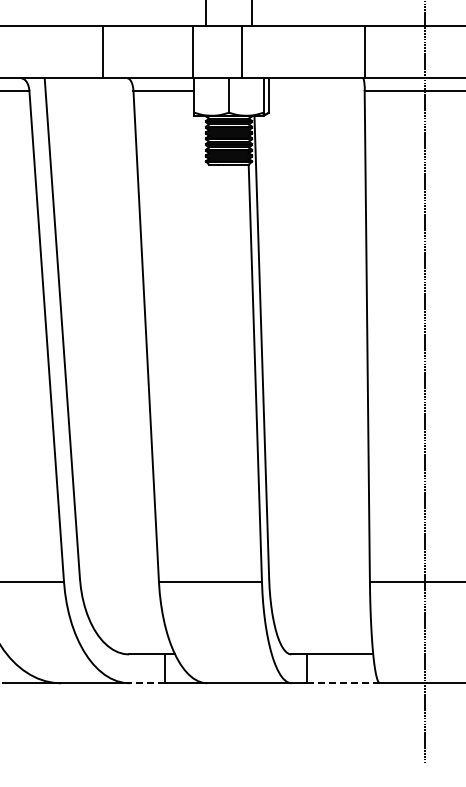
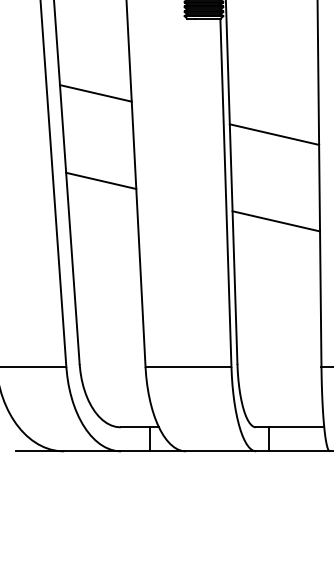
line: (99, 253) -> (95, 92), added
line: (313, 303) -> (274, 134), added
line: (105, 358) -> (100, 180), added
line: (315, 407) -> (276, 221), added
line: (146, 683) -> (135, 451), dashed -> solid
line: (343, 683) -> (299, 451), dashed -> solid

